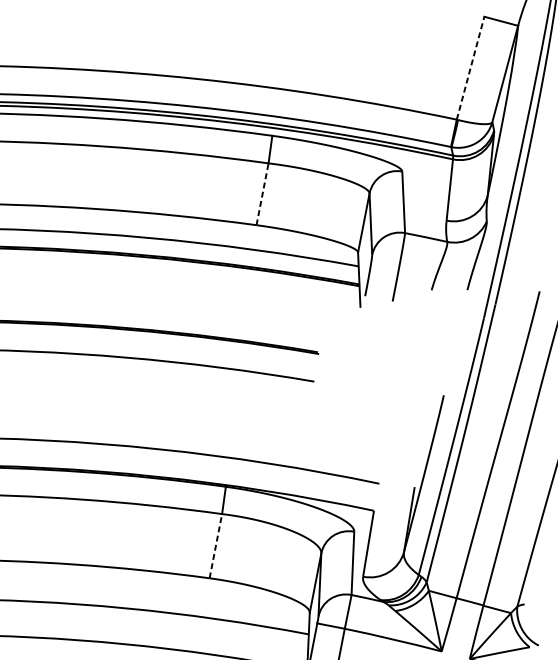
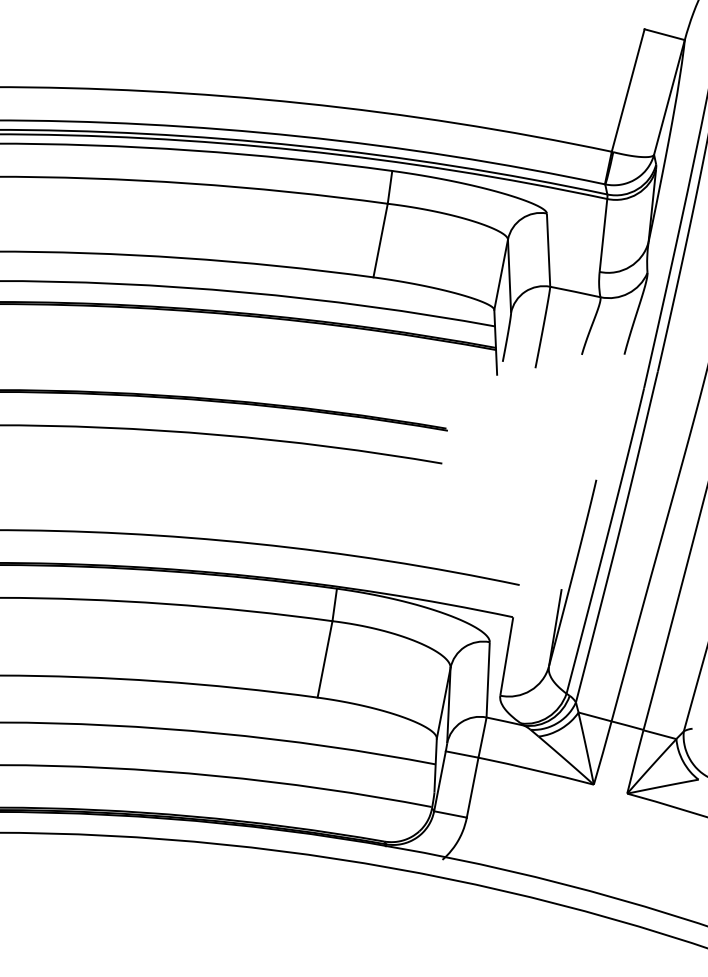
line: (470, 68) -> (628, 90), dashed -> solid
line: (262, 194) -> (380, 240), dashed -> solid
line: (216, 546) -> (325, 659), dashed -> solid

